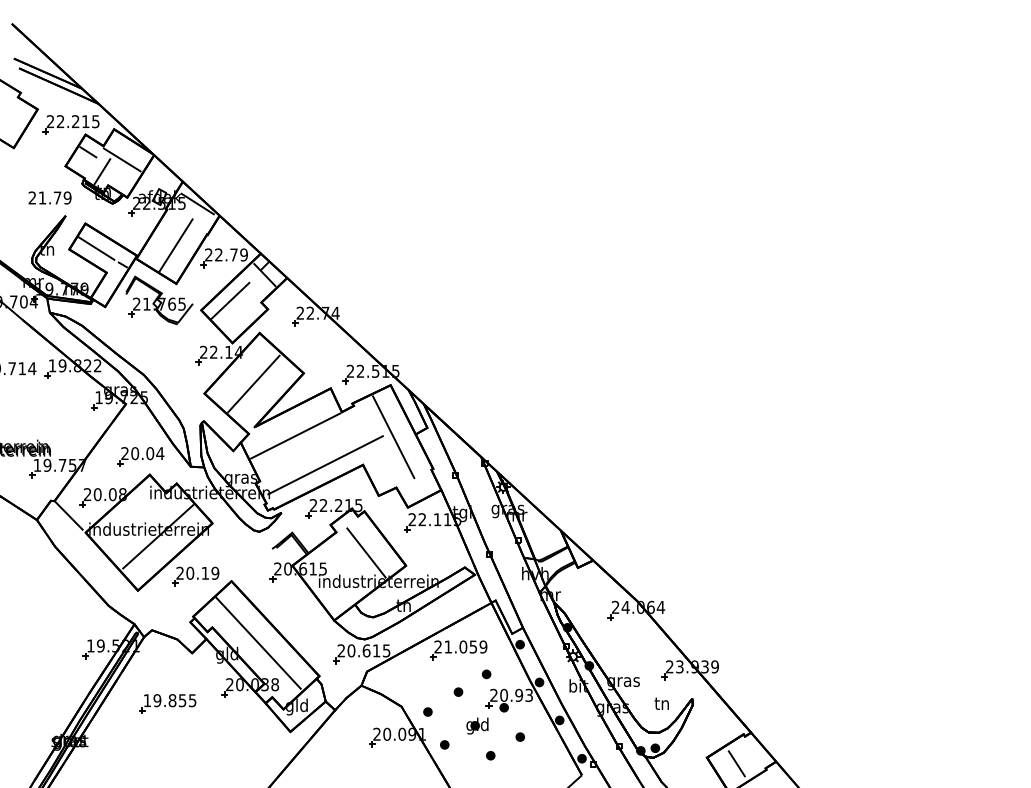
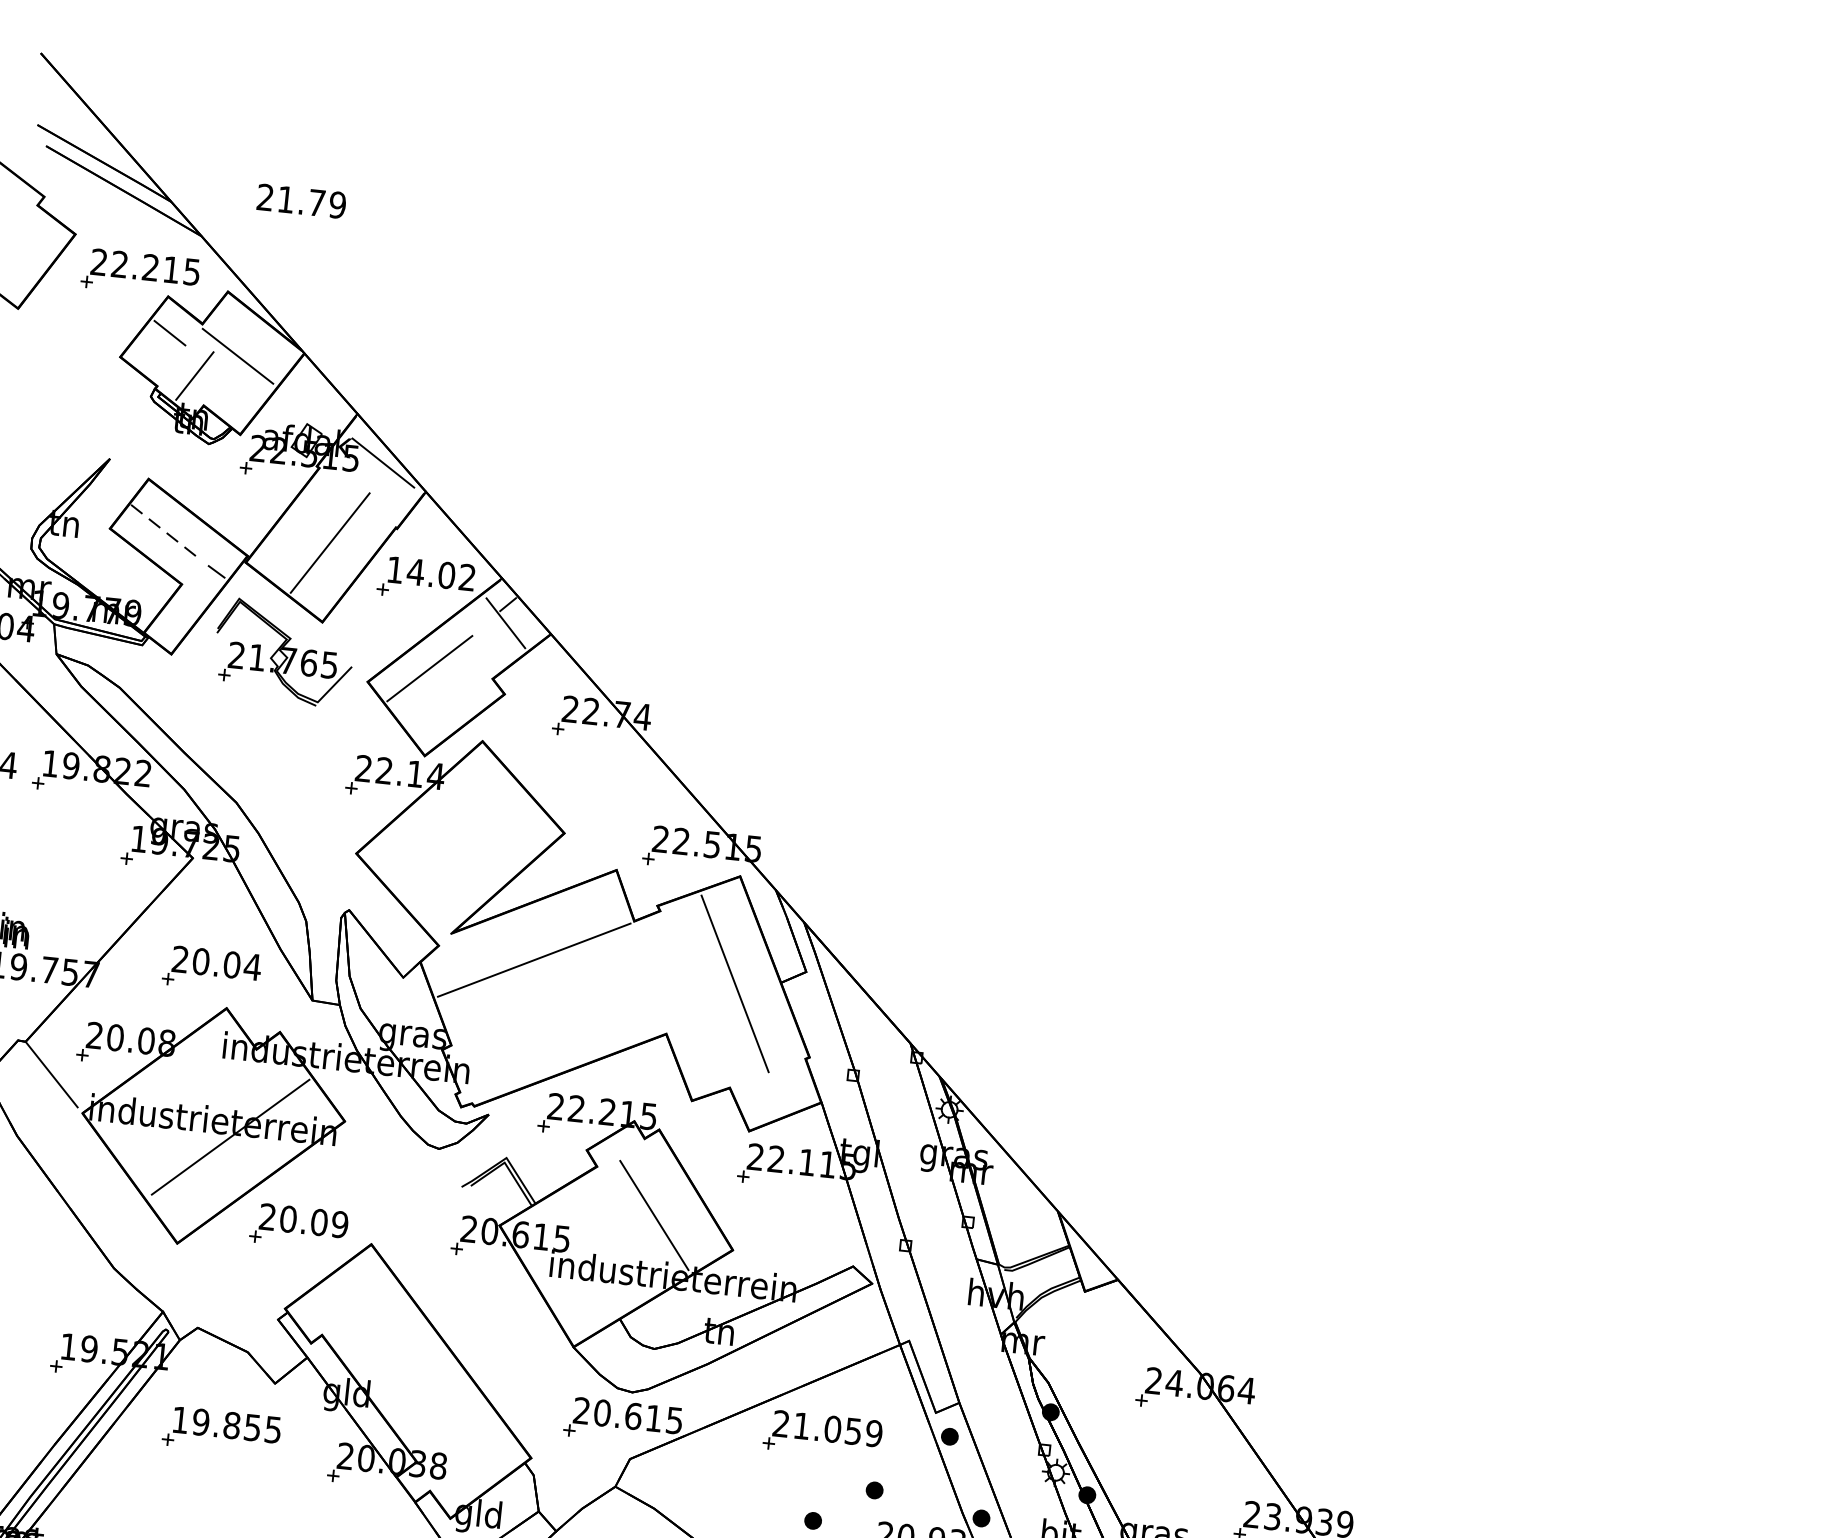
text: (49, 197) -> (300, 200), moved
line: (96, 248) -> (166, 532), solid -> dashed
text: (226, 254) -> (431, 572), 22.79 -> 14.02
line: (253, 383) -> (459, 843), removed
line: (325, 465) -> (589, 1027), removed
text: (205, 572) -> (319, 1220), 20.19 -> 20.09
line: (257, 642) -> (411, 1375), removed
part: (167, 703) -> (221, 1430), moved

